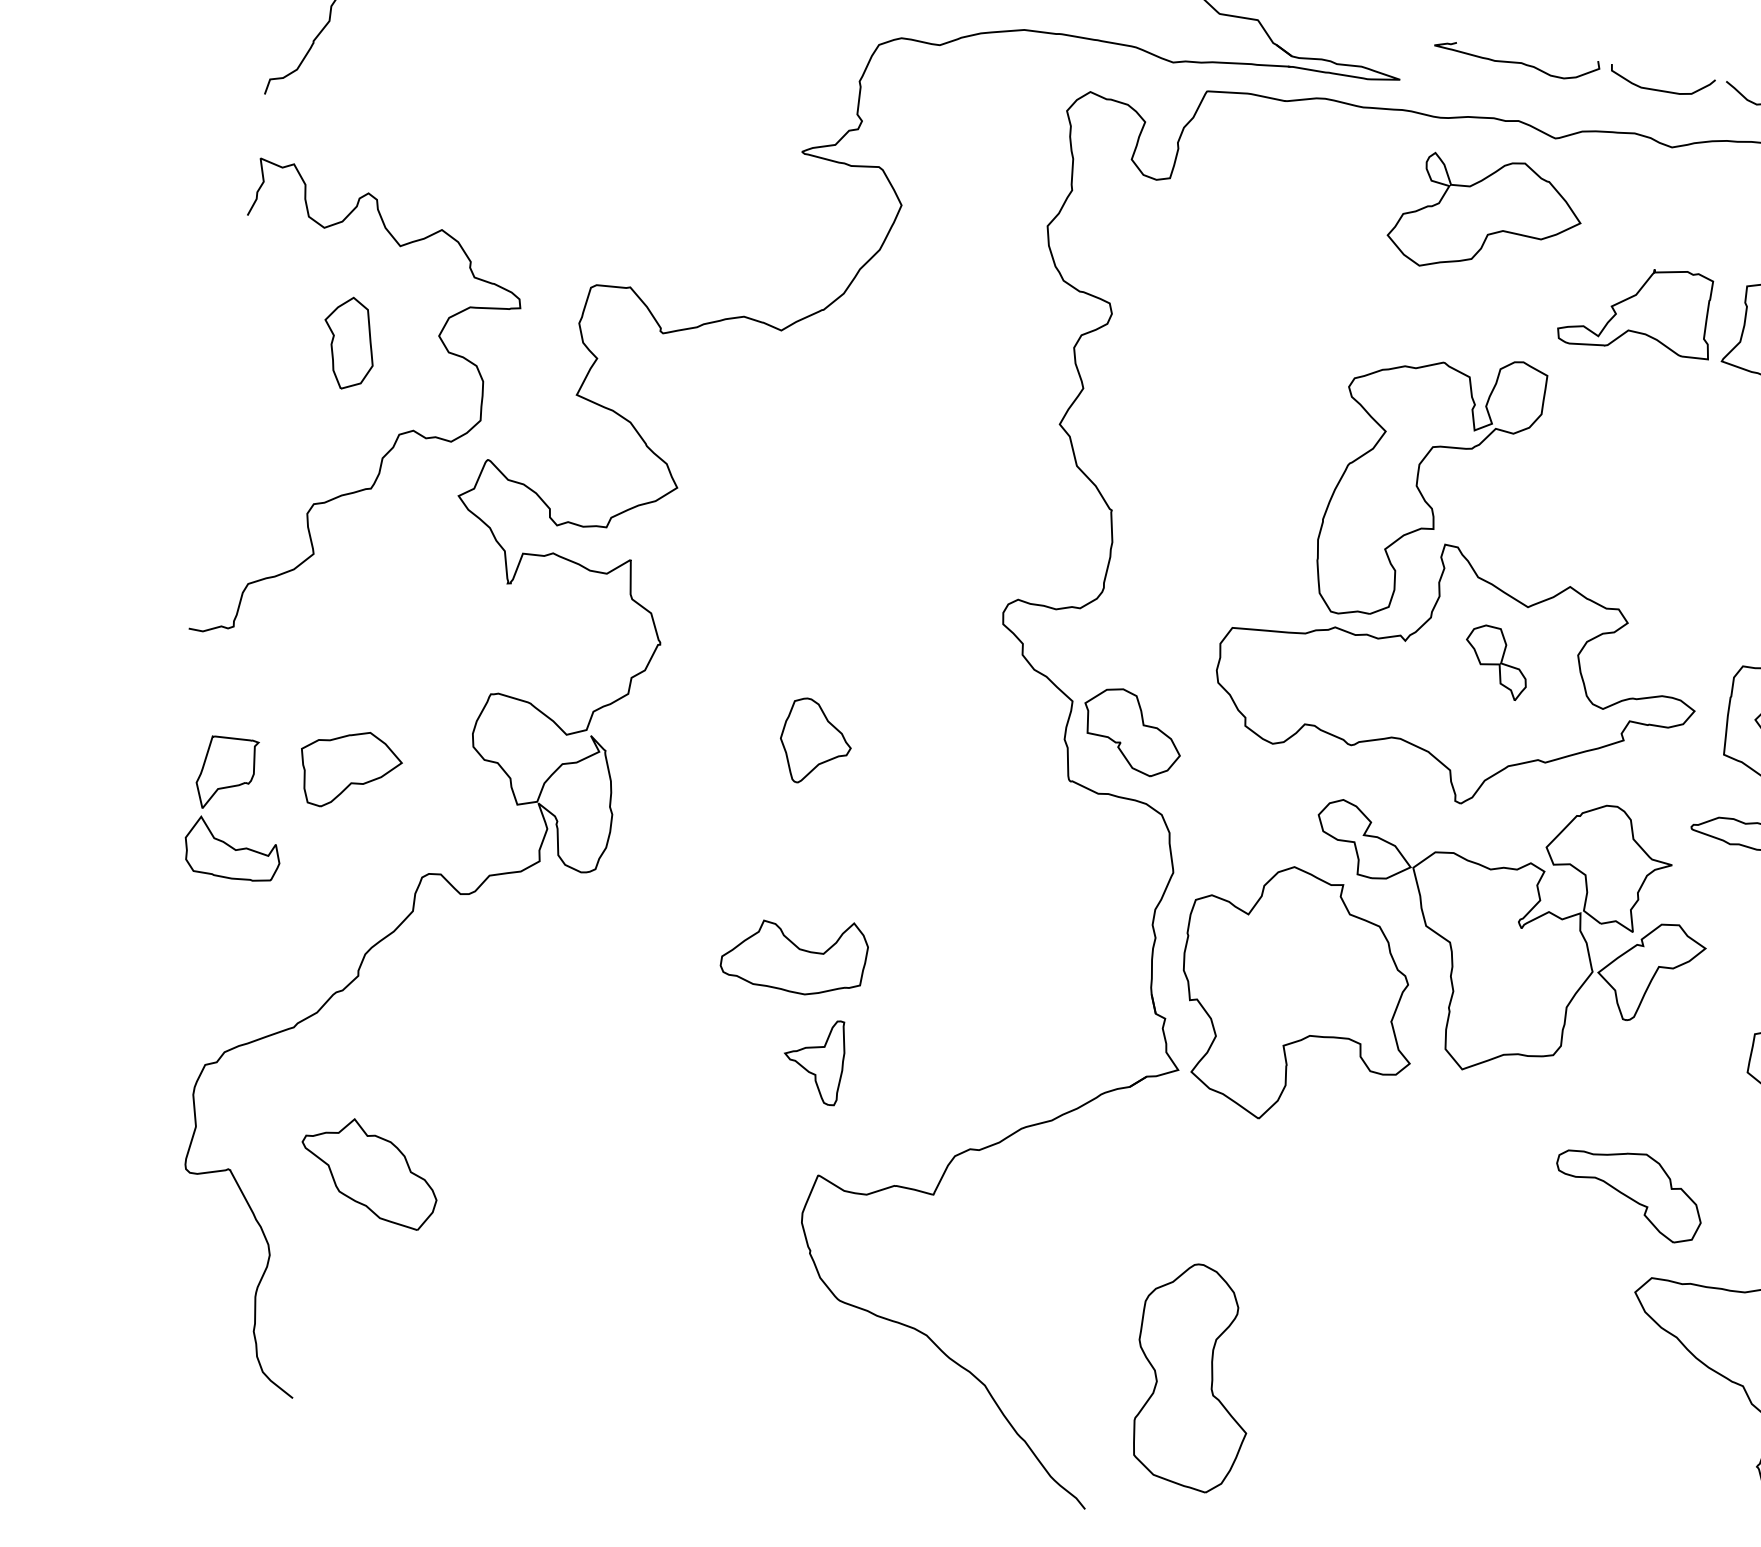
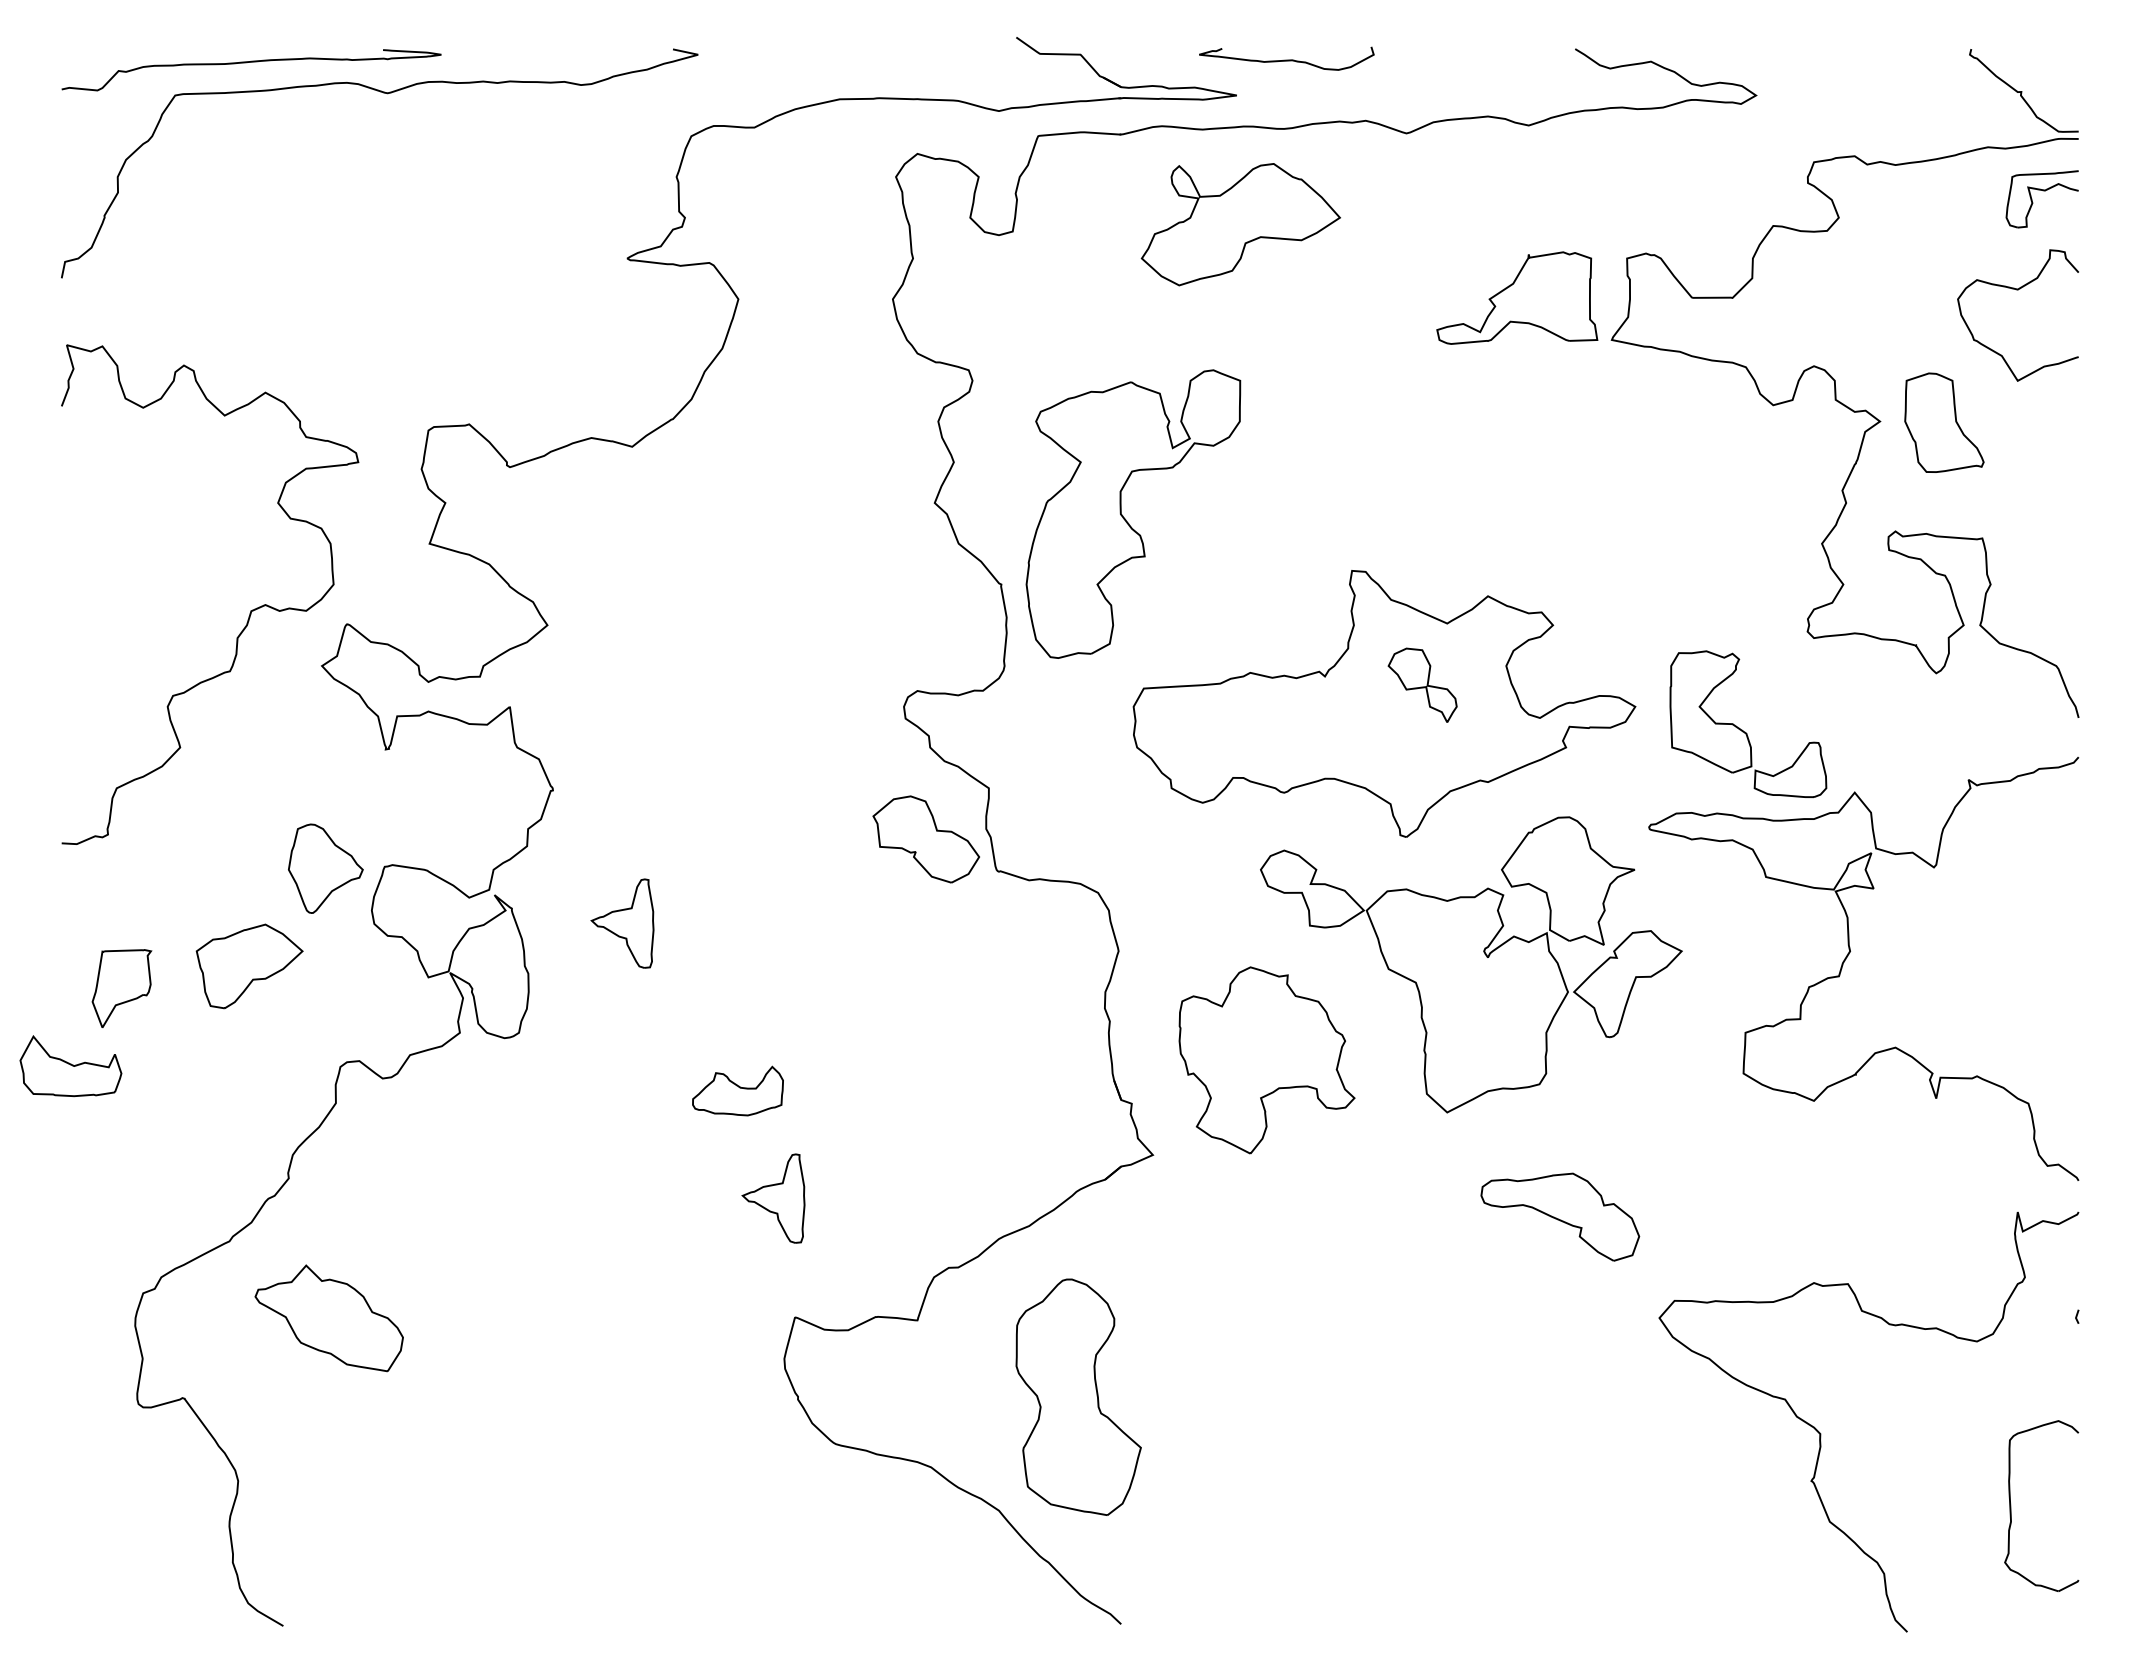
curve: (1516, 61) -> (1286, 59), moved
curve: (1660, 89) -> (1508, 67), removed
part: (1485, 216) -> (1240, 224), moved
part: (348, 342) -> (185, 523), removed
part: (1421, 491) -> (1126, 519), moved
part: (1131, 732) -> (925, 839), moved
part: (815, 742) -> (325, 868), moved
part: (708, 779) -> (622, 923), added
part: (232, 850) -> (70, 1066), moved
part: (794, 953) -> (737, 1090), size x0.6
part: (1298, 995) -> (1266, 1060), size x0.7
part: (368, 1172) -> (328, 1318), moved
part: (1629, 1193) -> (1560, 1216), moved
part: (1194, 1376) -> (1078, 1396), moved

